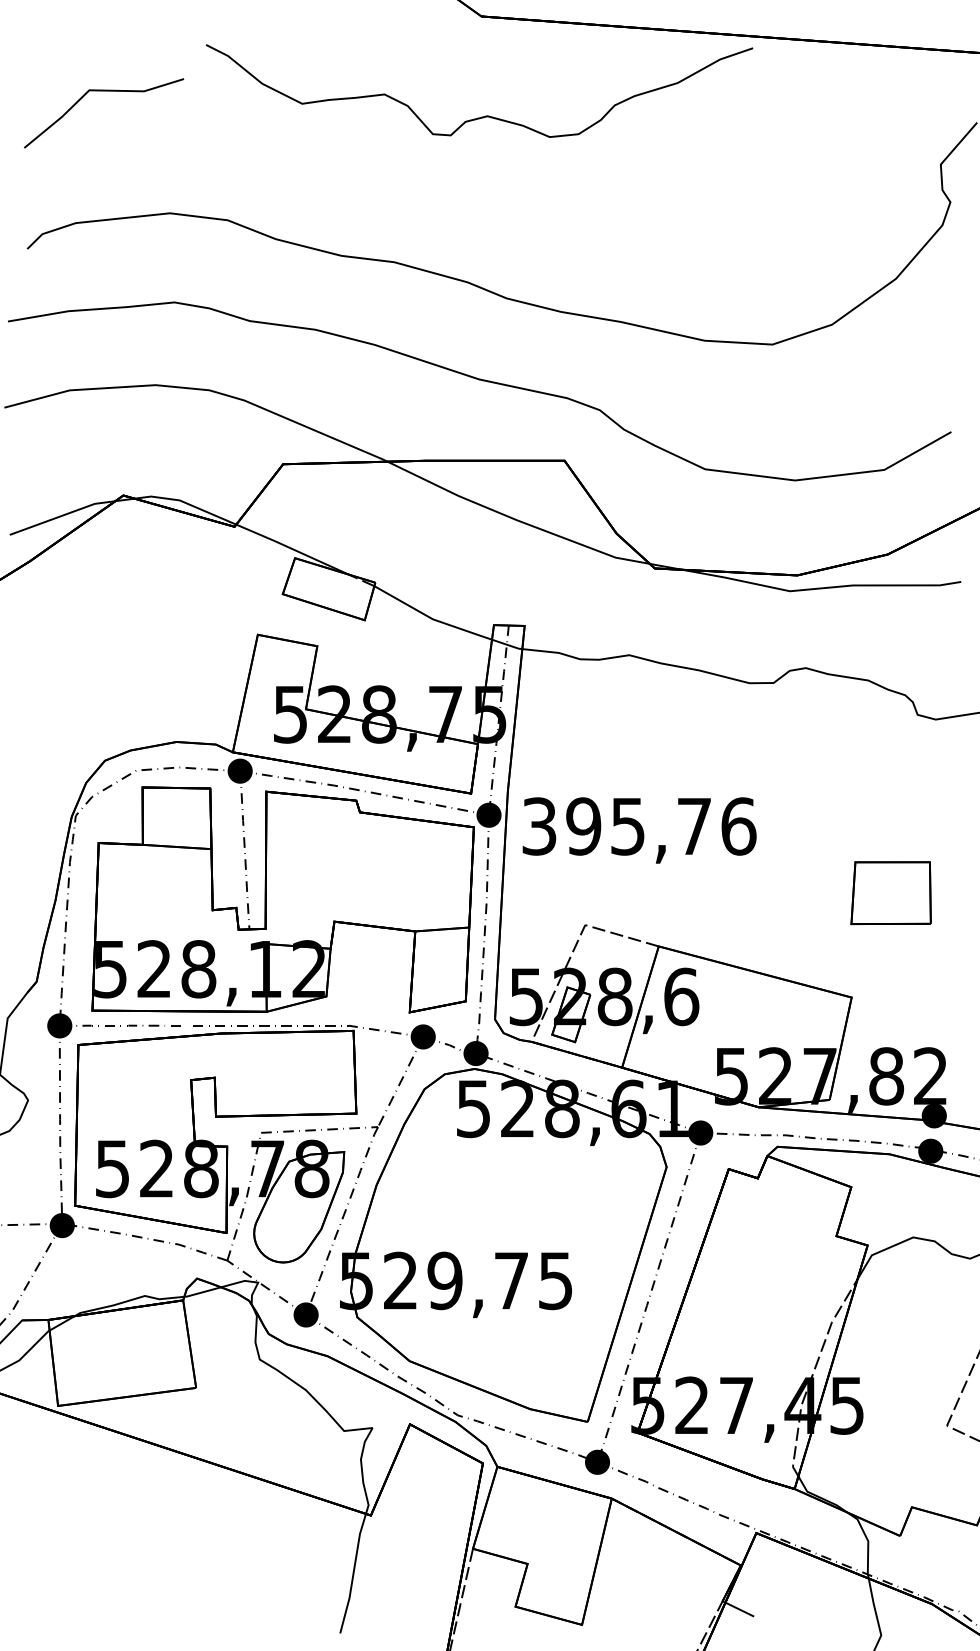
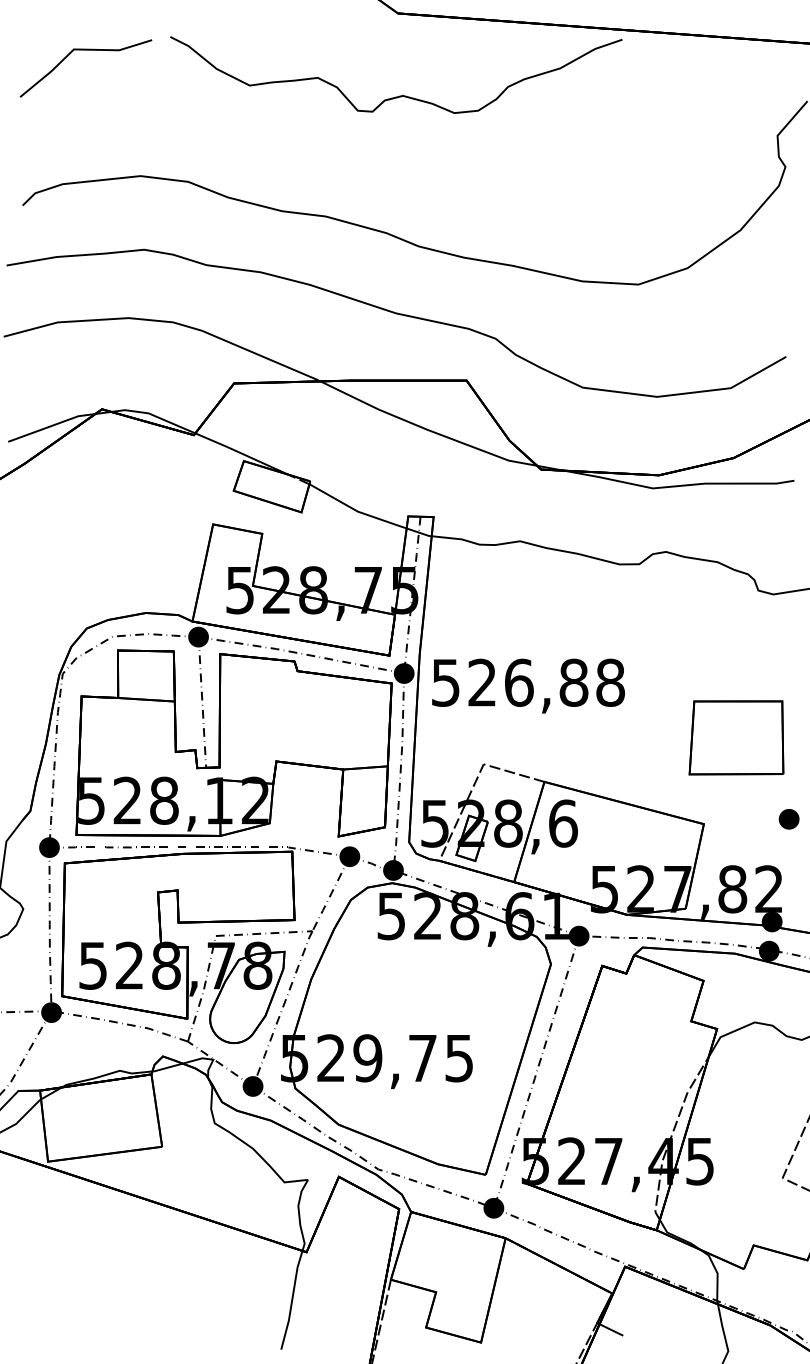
line: (103, 91) -> (85, 50), moved
text: (639, 826) -> (528, 682), 395,76 -> 526,88
part: (891, 892) -> (736, 737), size x1.43
part: (954, 991) -> (788, 819), added

